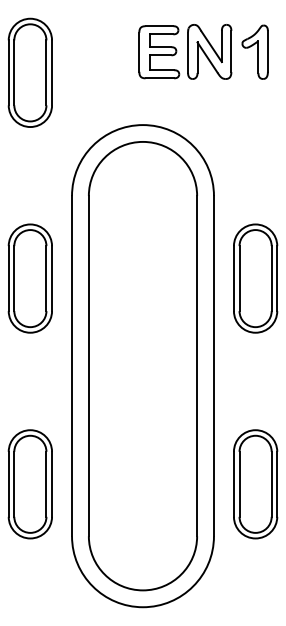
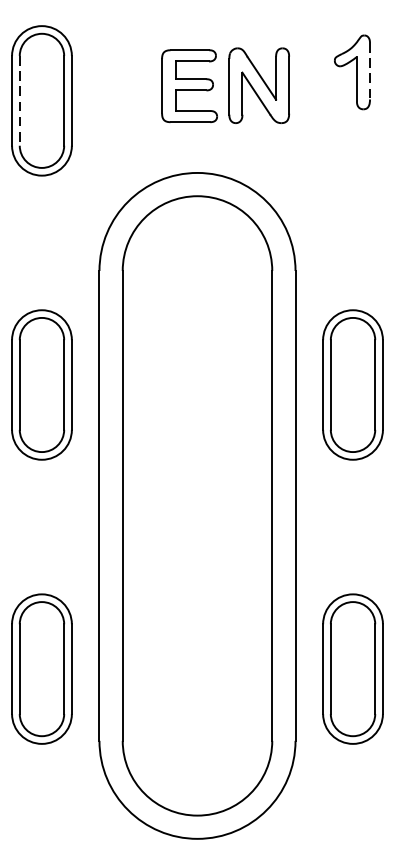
part: (185, 51) -> (225, 85), moved
line: (267, 51) -> (369, 71), solid -> dashed
line: (14, 73) -> (20, 101), solid -> dashed

